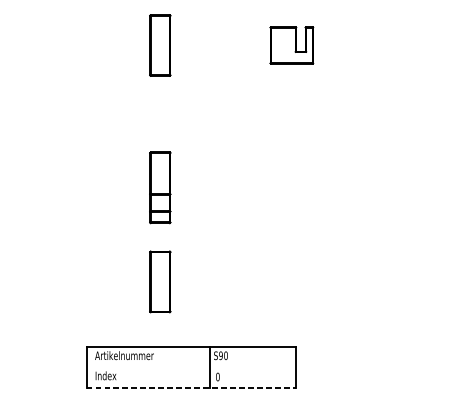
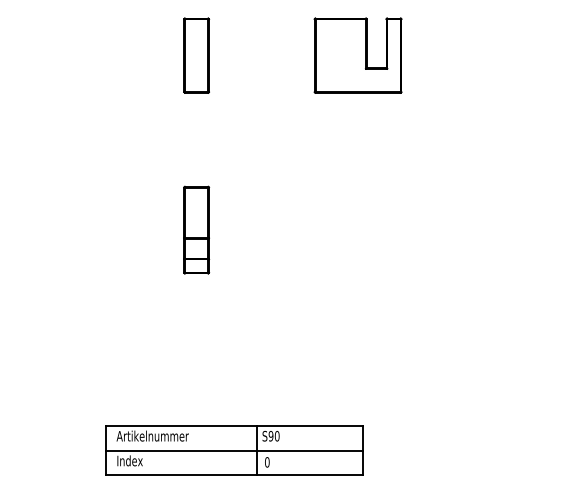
part: (291, 45) -> (357, 55), size x1.67
part: (160, 281) -> (196, 345), removed
line: (191, 367) -> (234, 450), added
line: (191, 387) -> (235, 475), dashed -> solid

